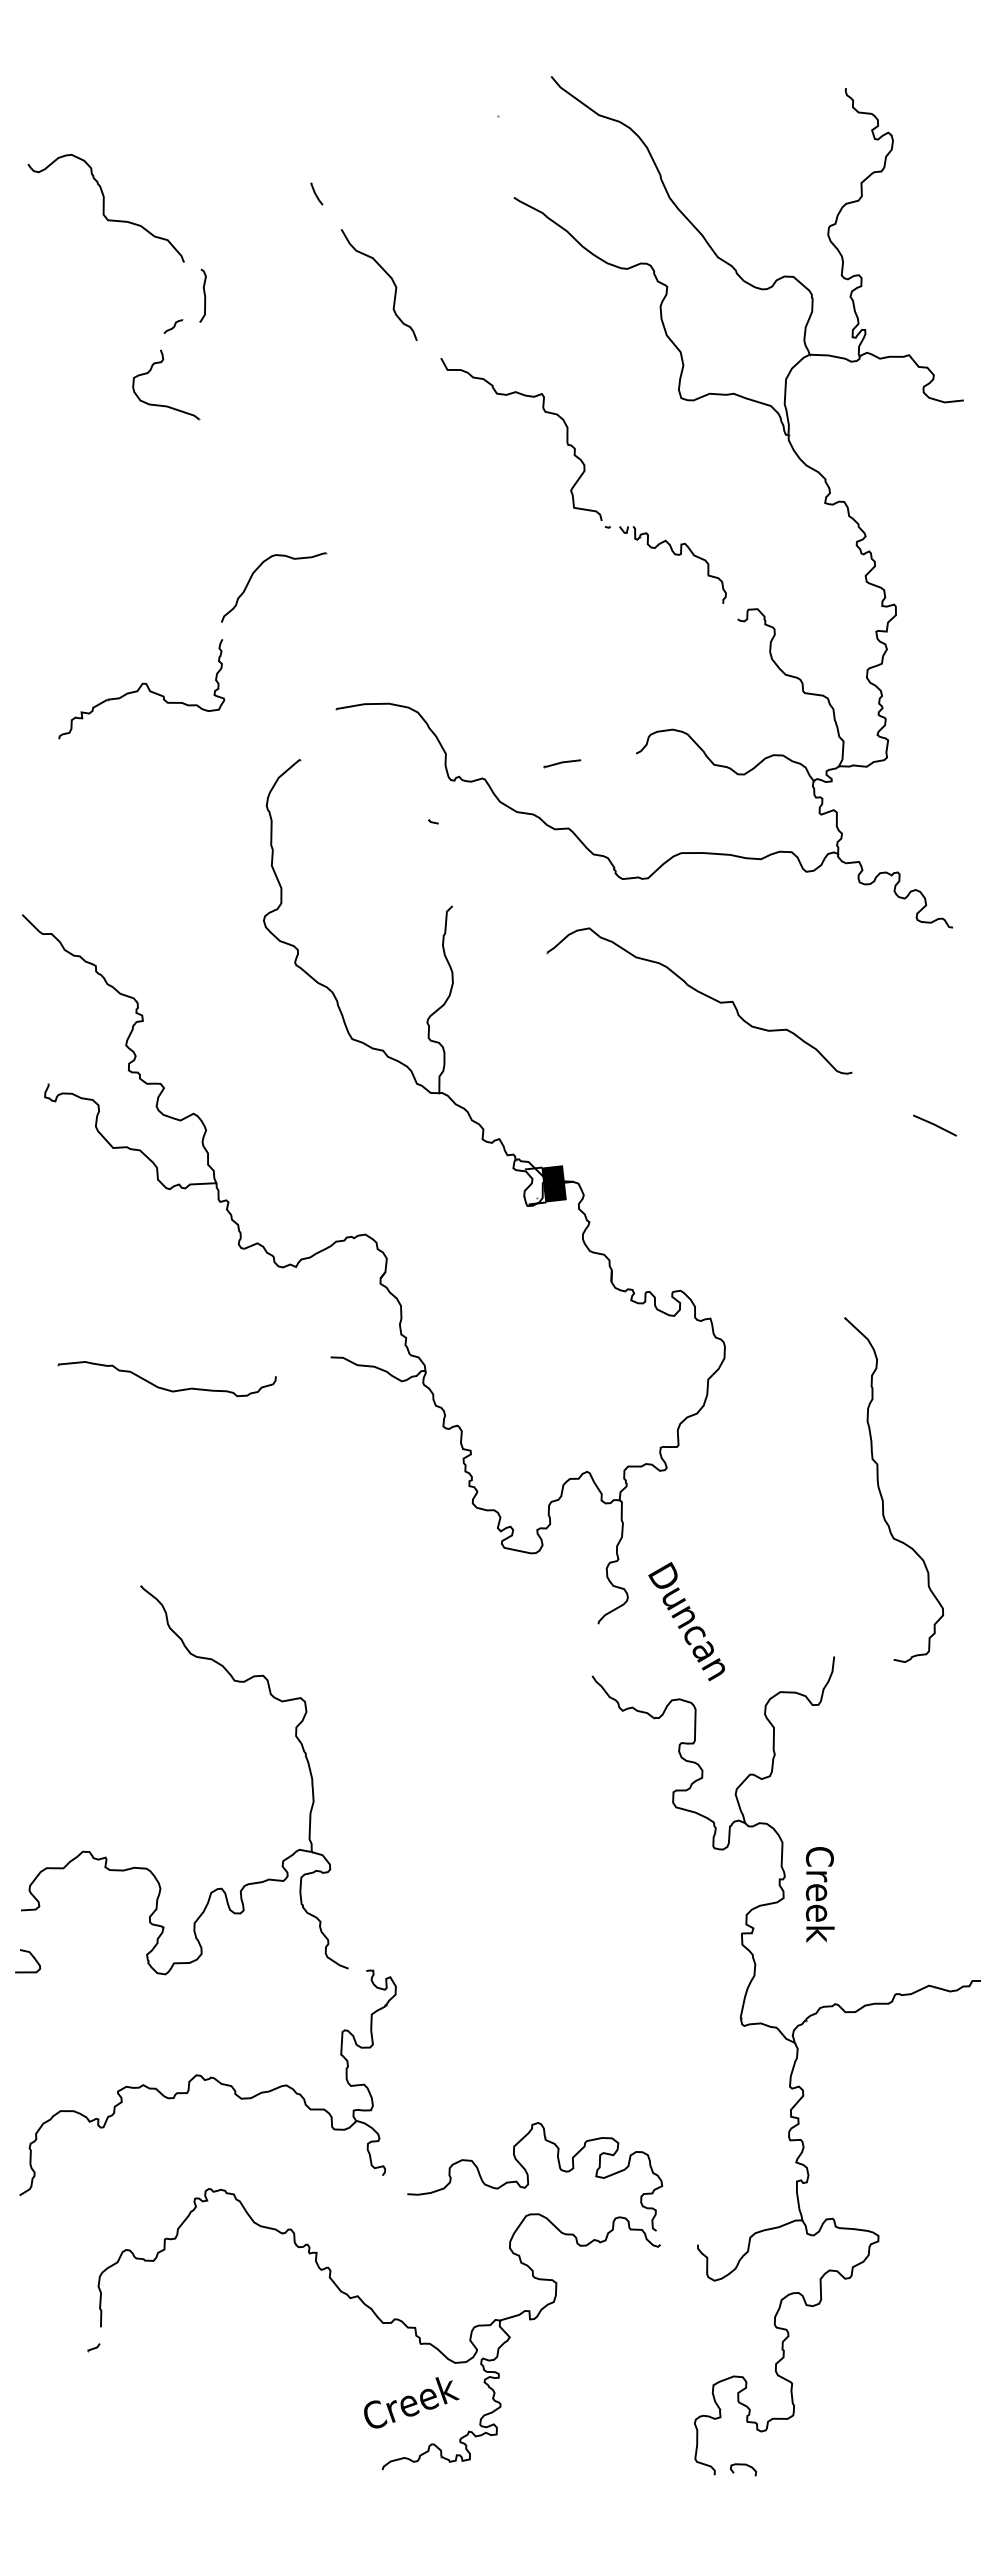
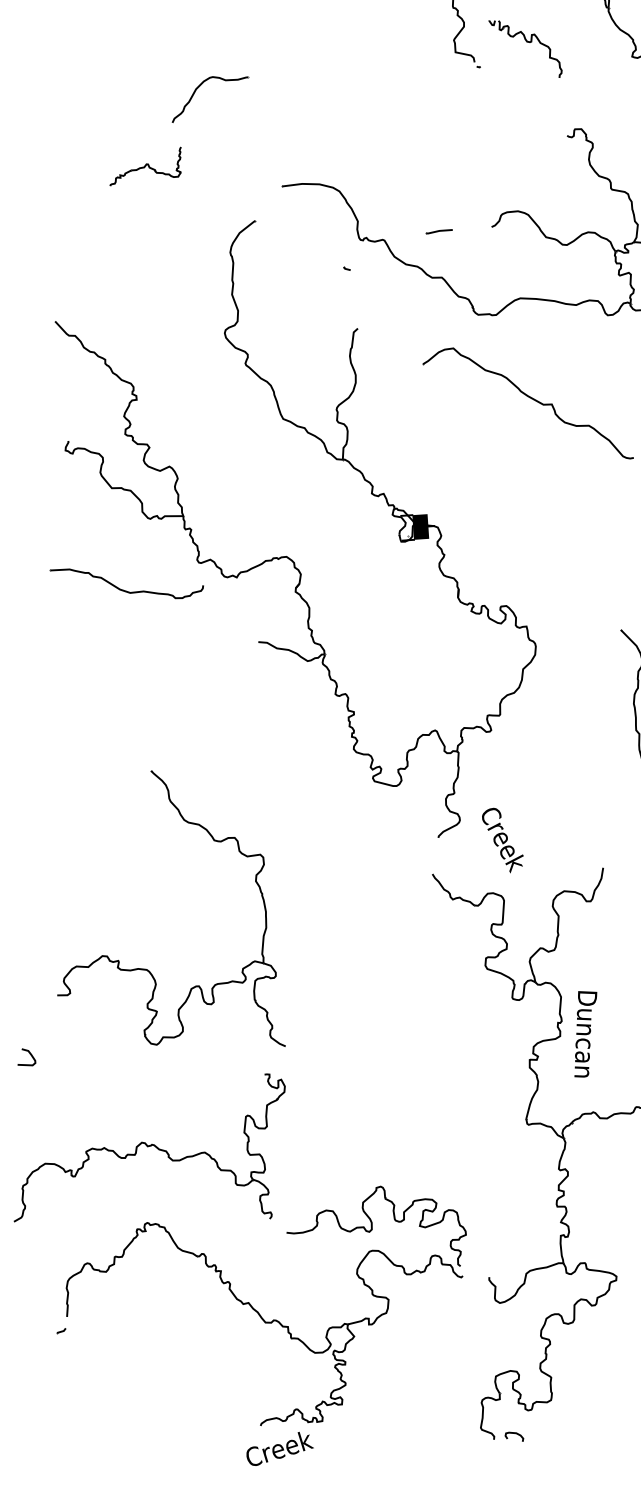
part: (675, 555) -> (527, 42), moved
part: (255, 572) -> (197, 88), moved
part: (141, 689) -> (145, 166), size x0.6
part: (162, 1387) -> (123, 589), moved
text: (686, 1621) -> (500, 838), Duncan -> Creek
part: (146, 1867) -> (146, 969), moved
text: (819, 1894) -> (585, 1034), Creek -> Duncan
text: (411, 2402) -> (280, 1448), moved

